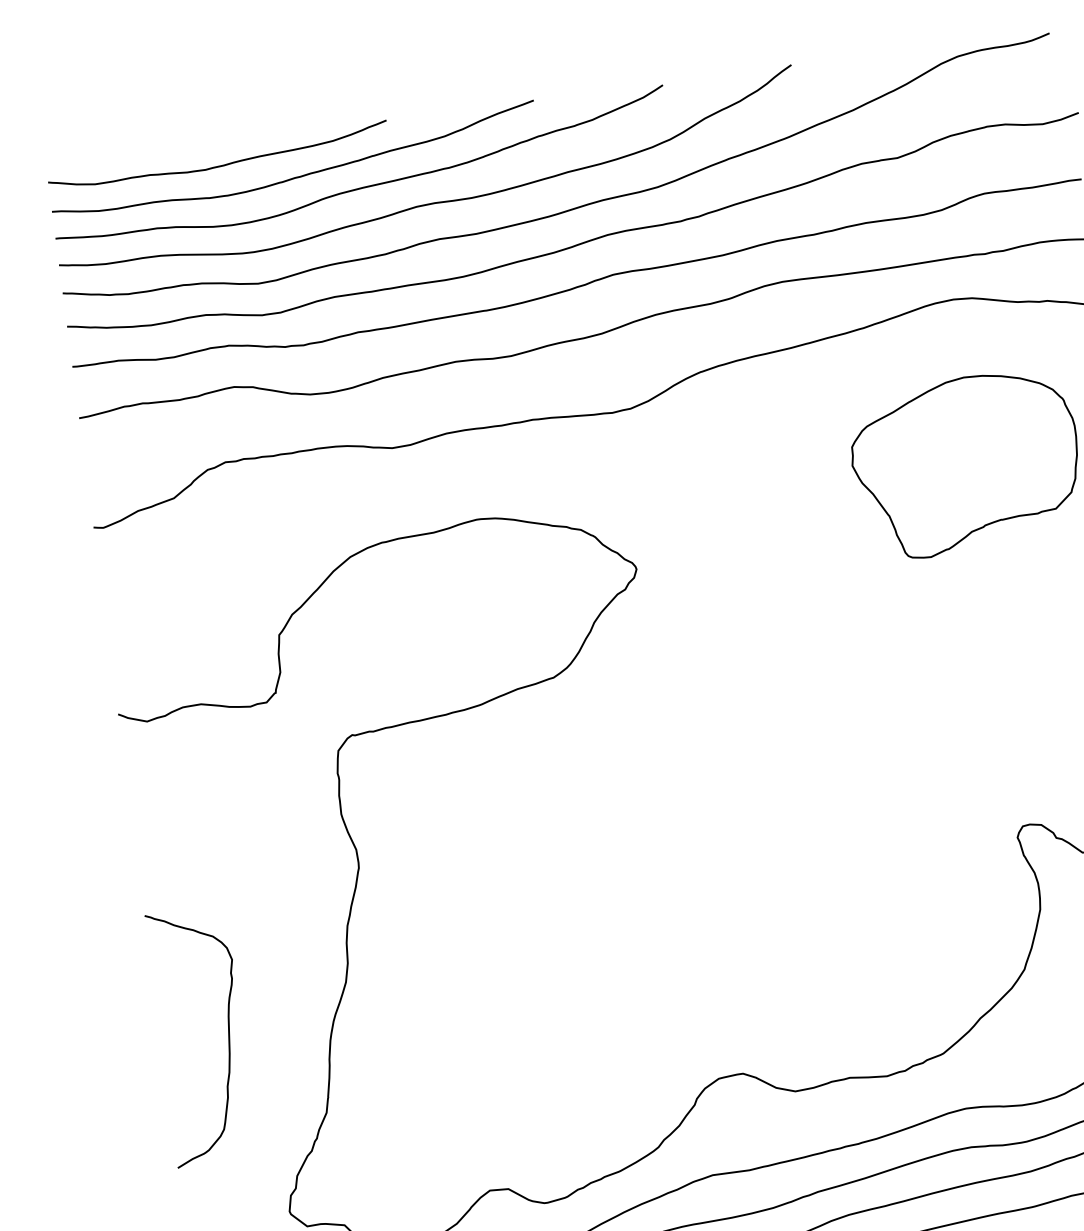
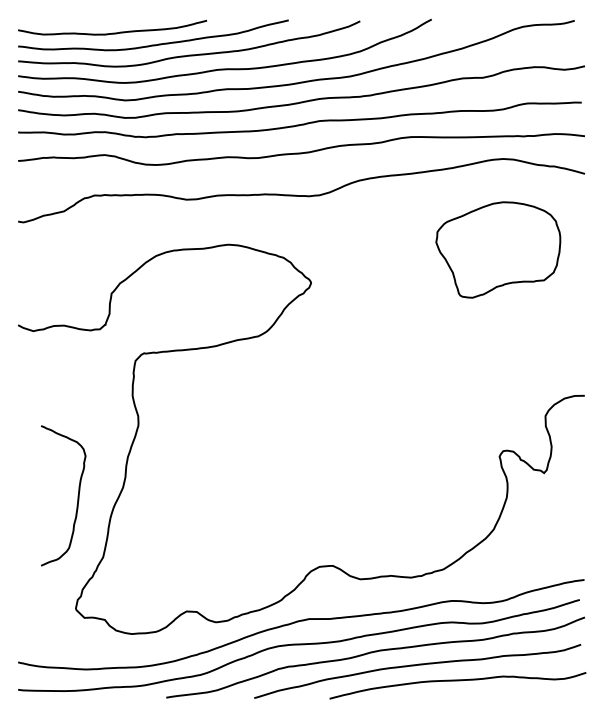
curve: (226, 1032) -> (77, 495), moved

